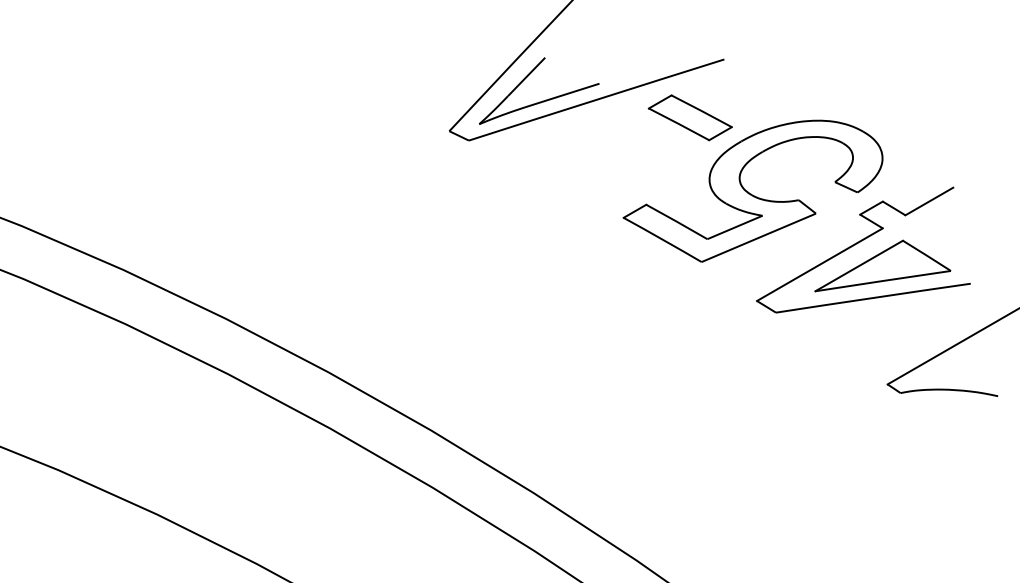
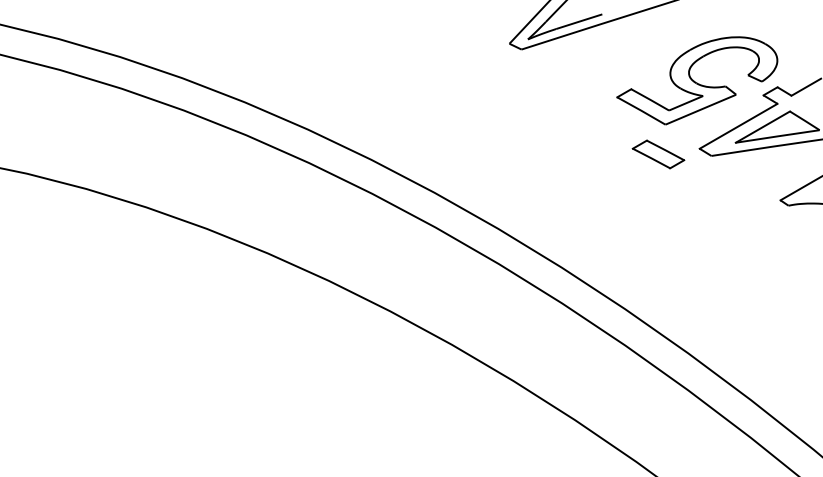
part: (690, 117) -> (658, 154), moved

